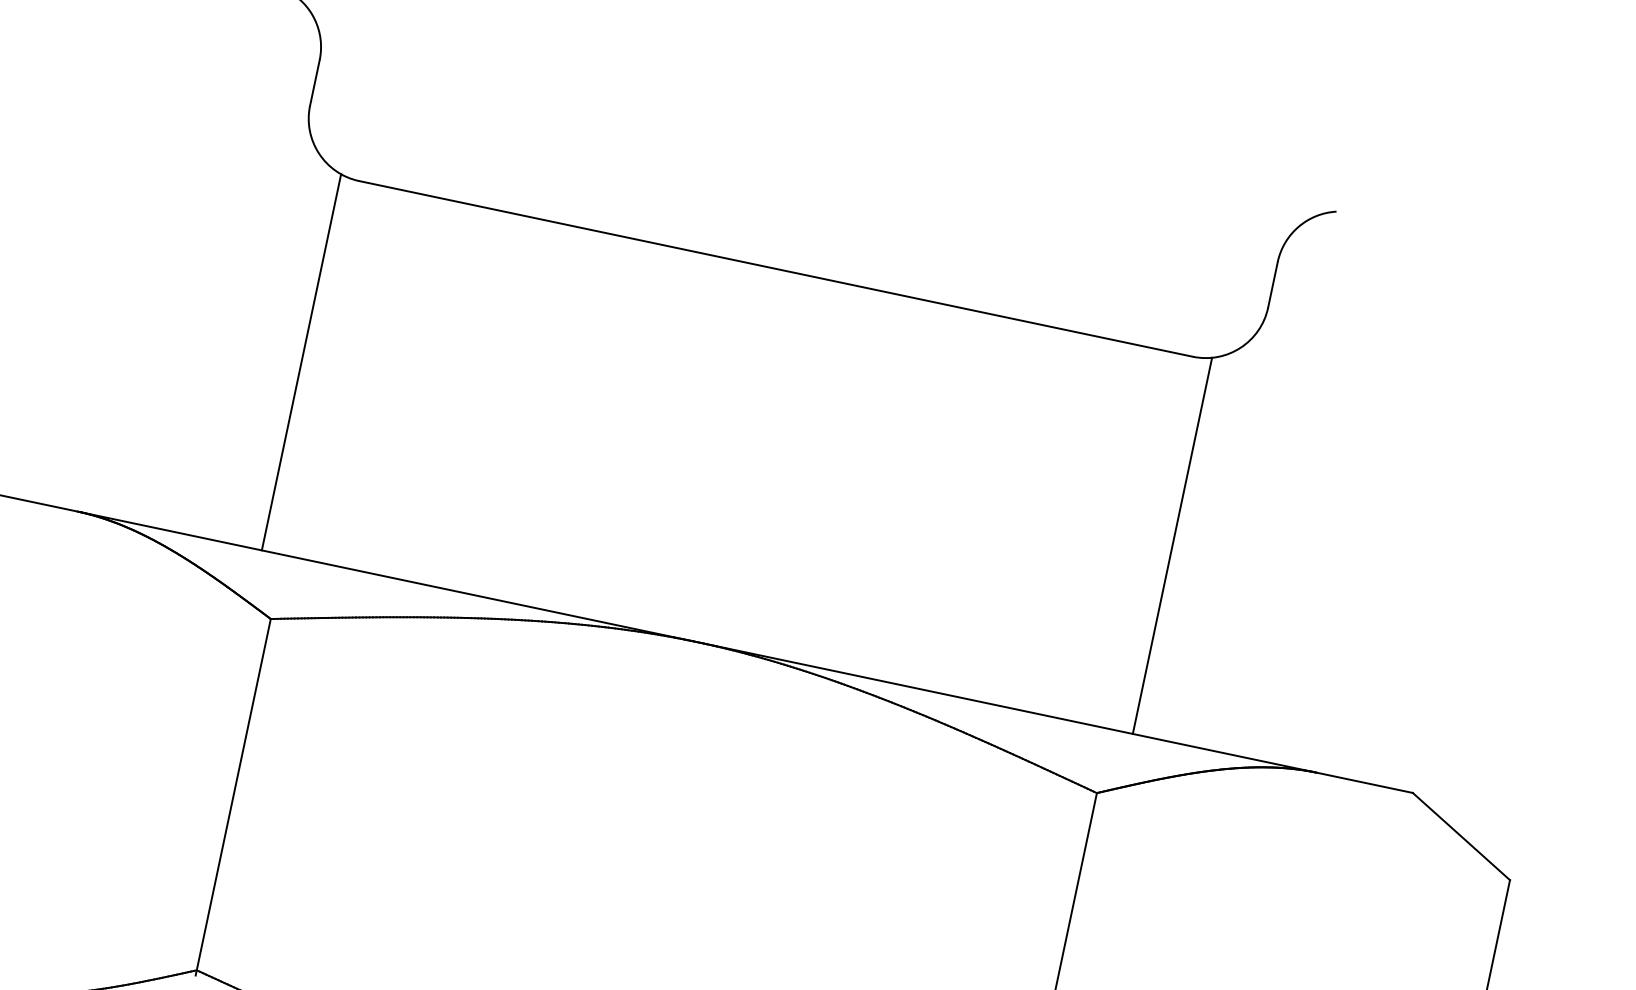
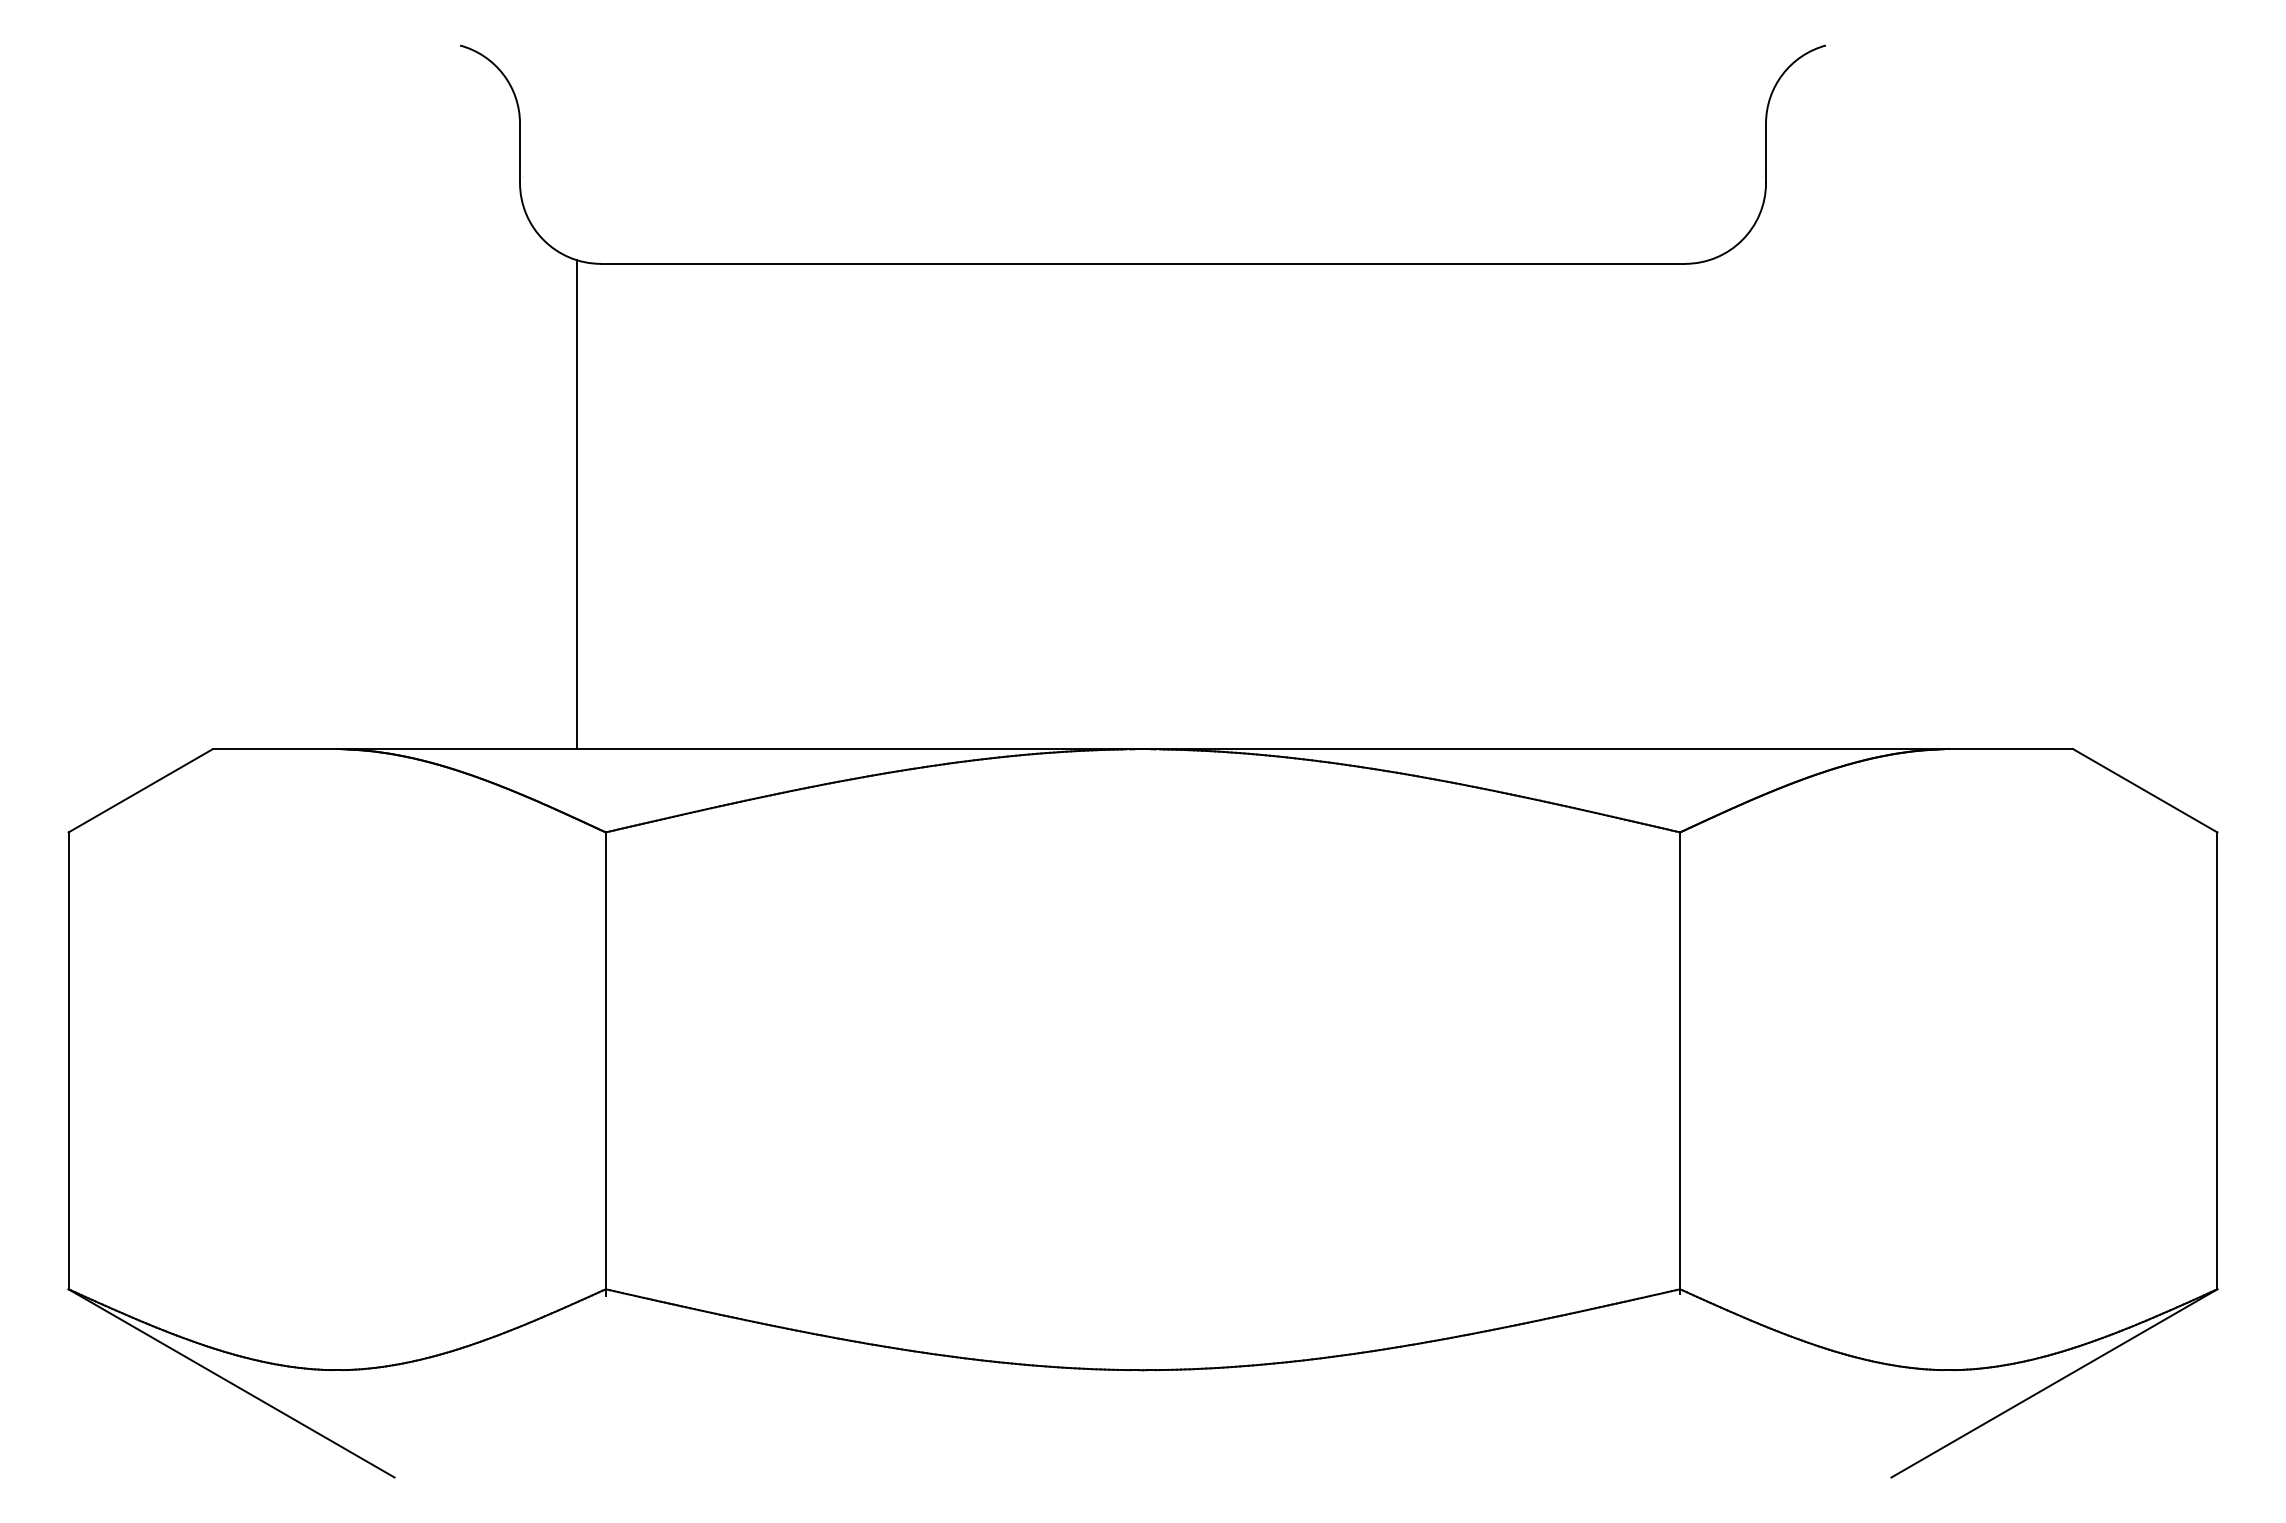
line: (1172, 545) -> (1709, 504), removed

